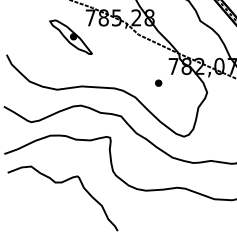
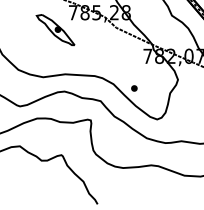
part: (158, 82) -> (134, 87), moved

